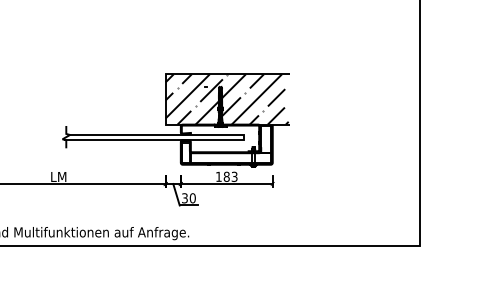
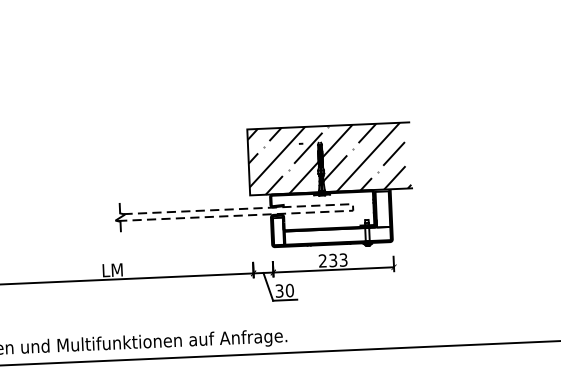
line: (243, 139) -> (353, 210), solid -> dashed
text: (222, 176) -> (327, 260), 183 -> 233

